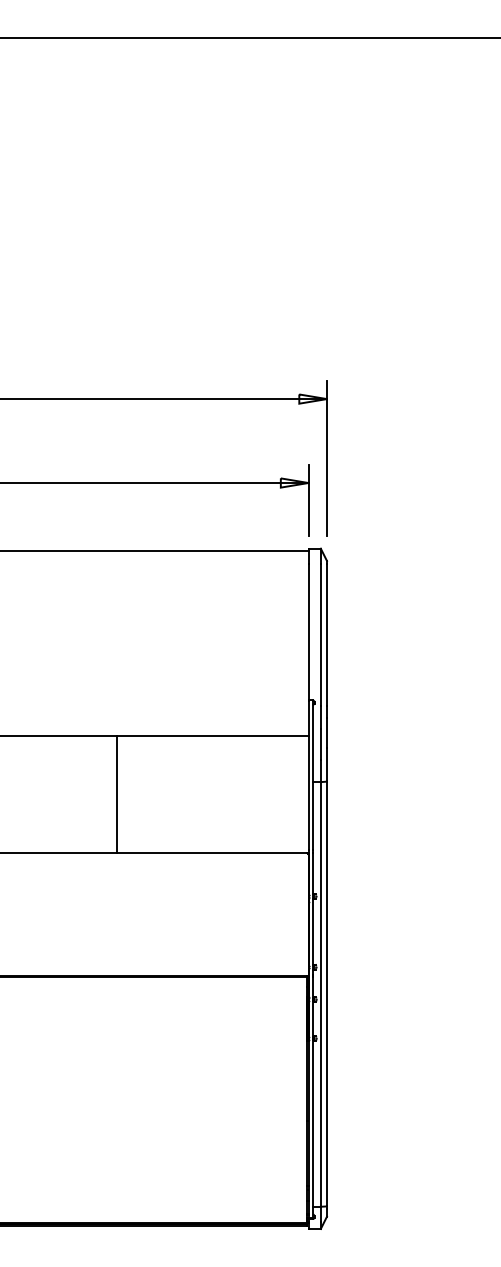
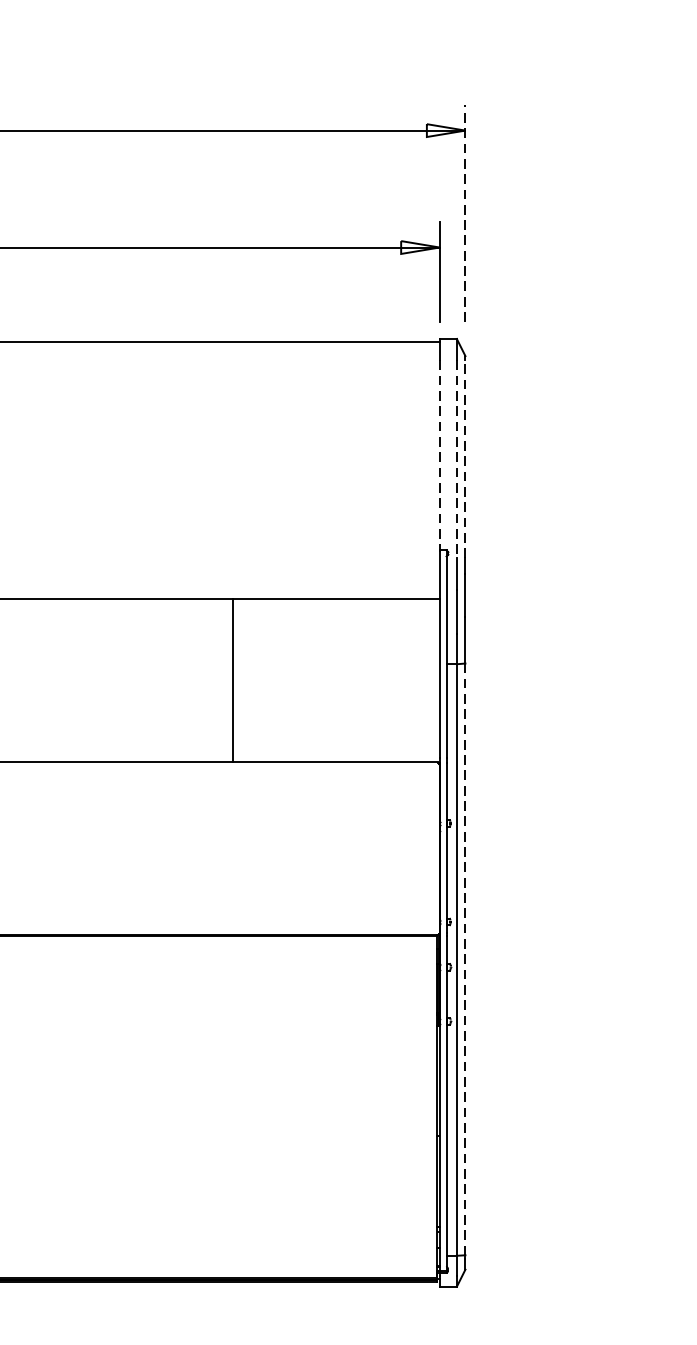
line: (326, 458) -> (464, 213), solid -> dashed
line: (308, 632) -> (439, 455), solid -> dashed
line: (320, 634) -> (456, 458), solid -> dashed
line: (326, 634) -> (464, 458), solid -> dashed
line: (116, 793) -> (232, 680), moved
line: (326, 993) -> (464, 958), solid -> dashed

